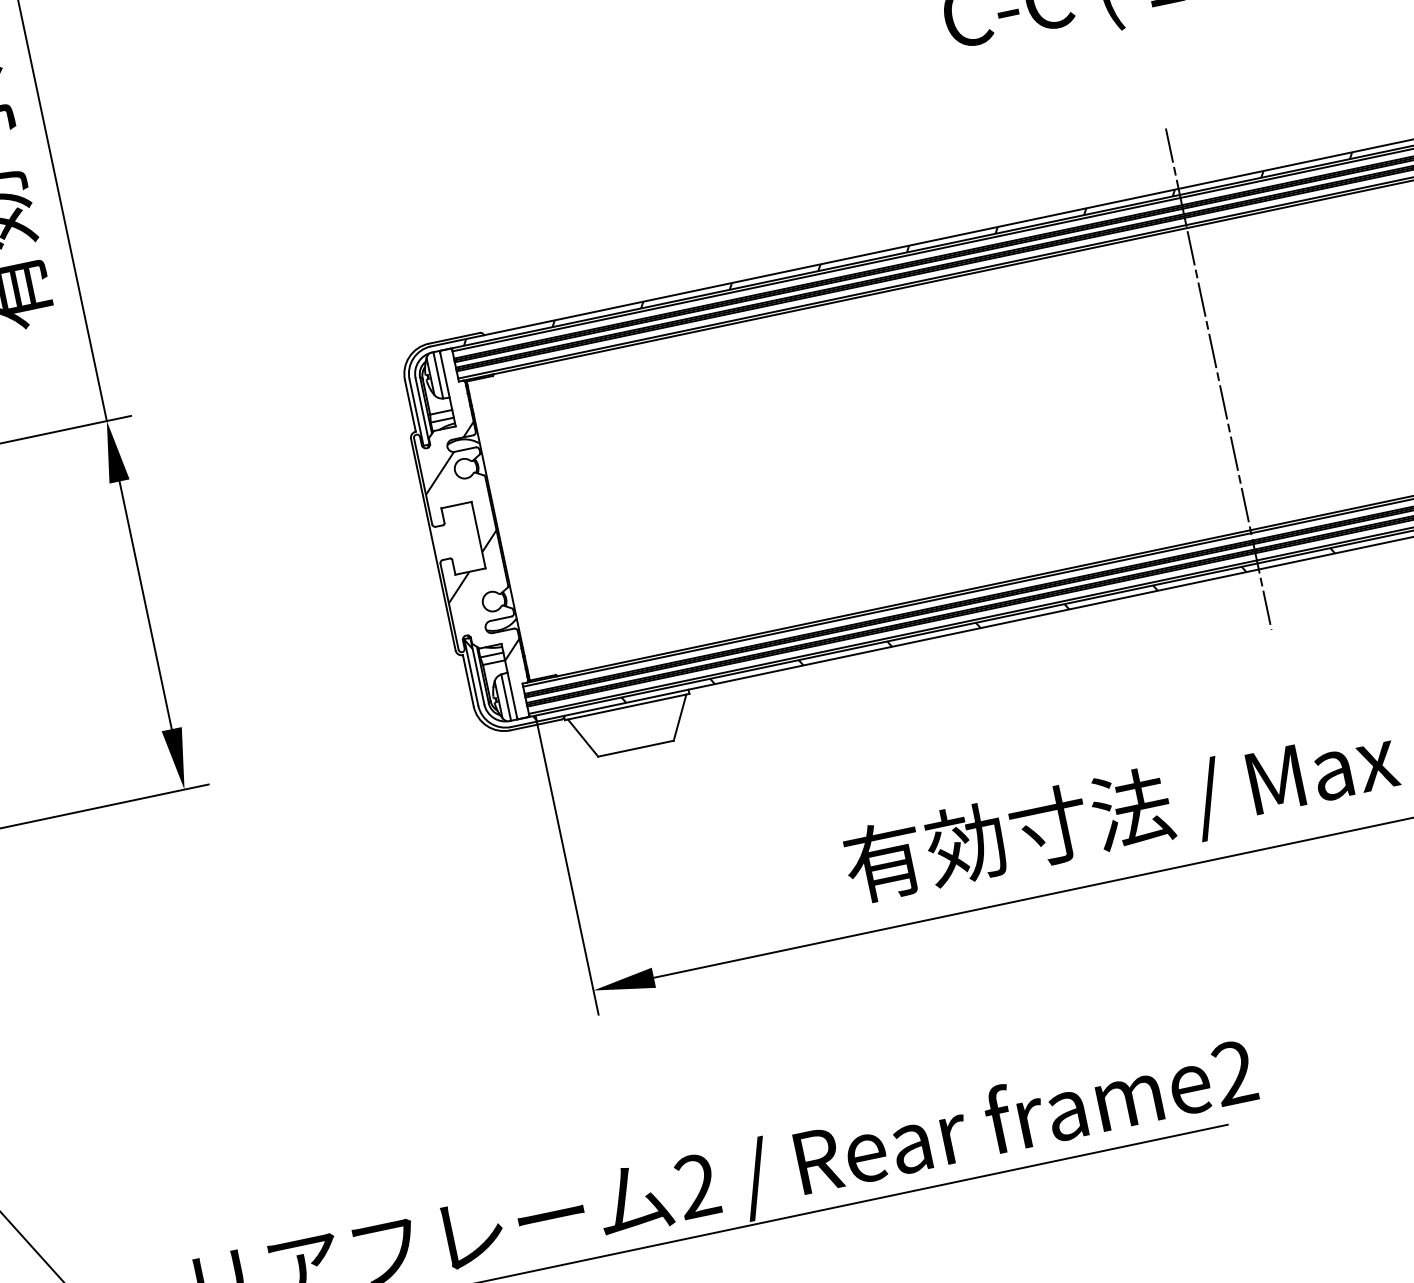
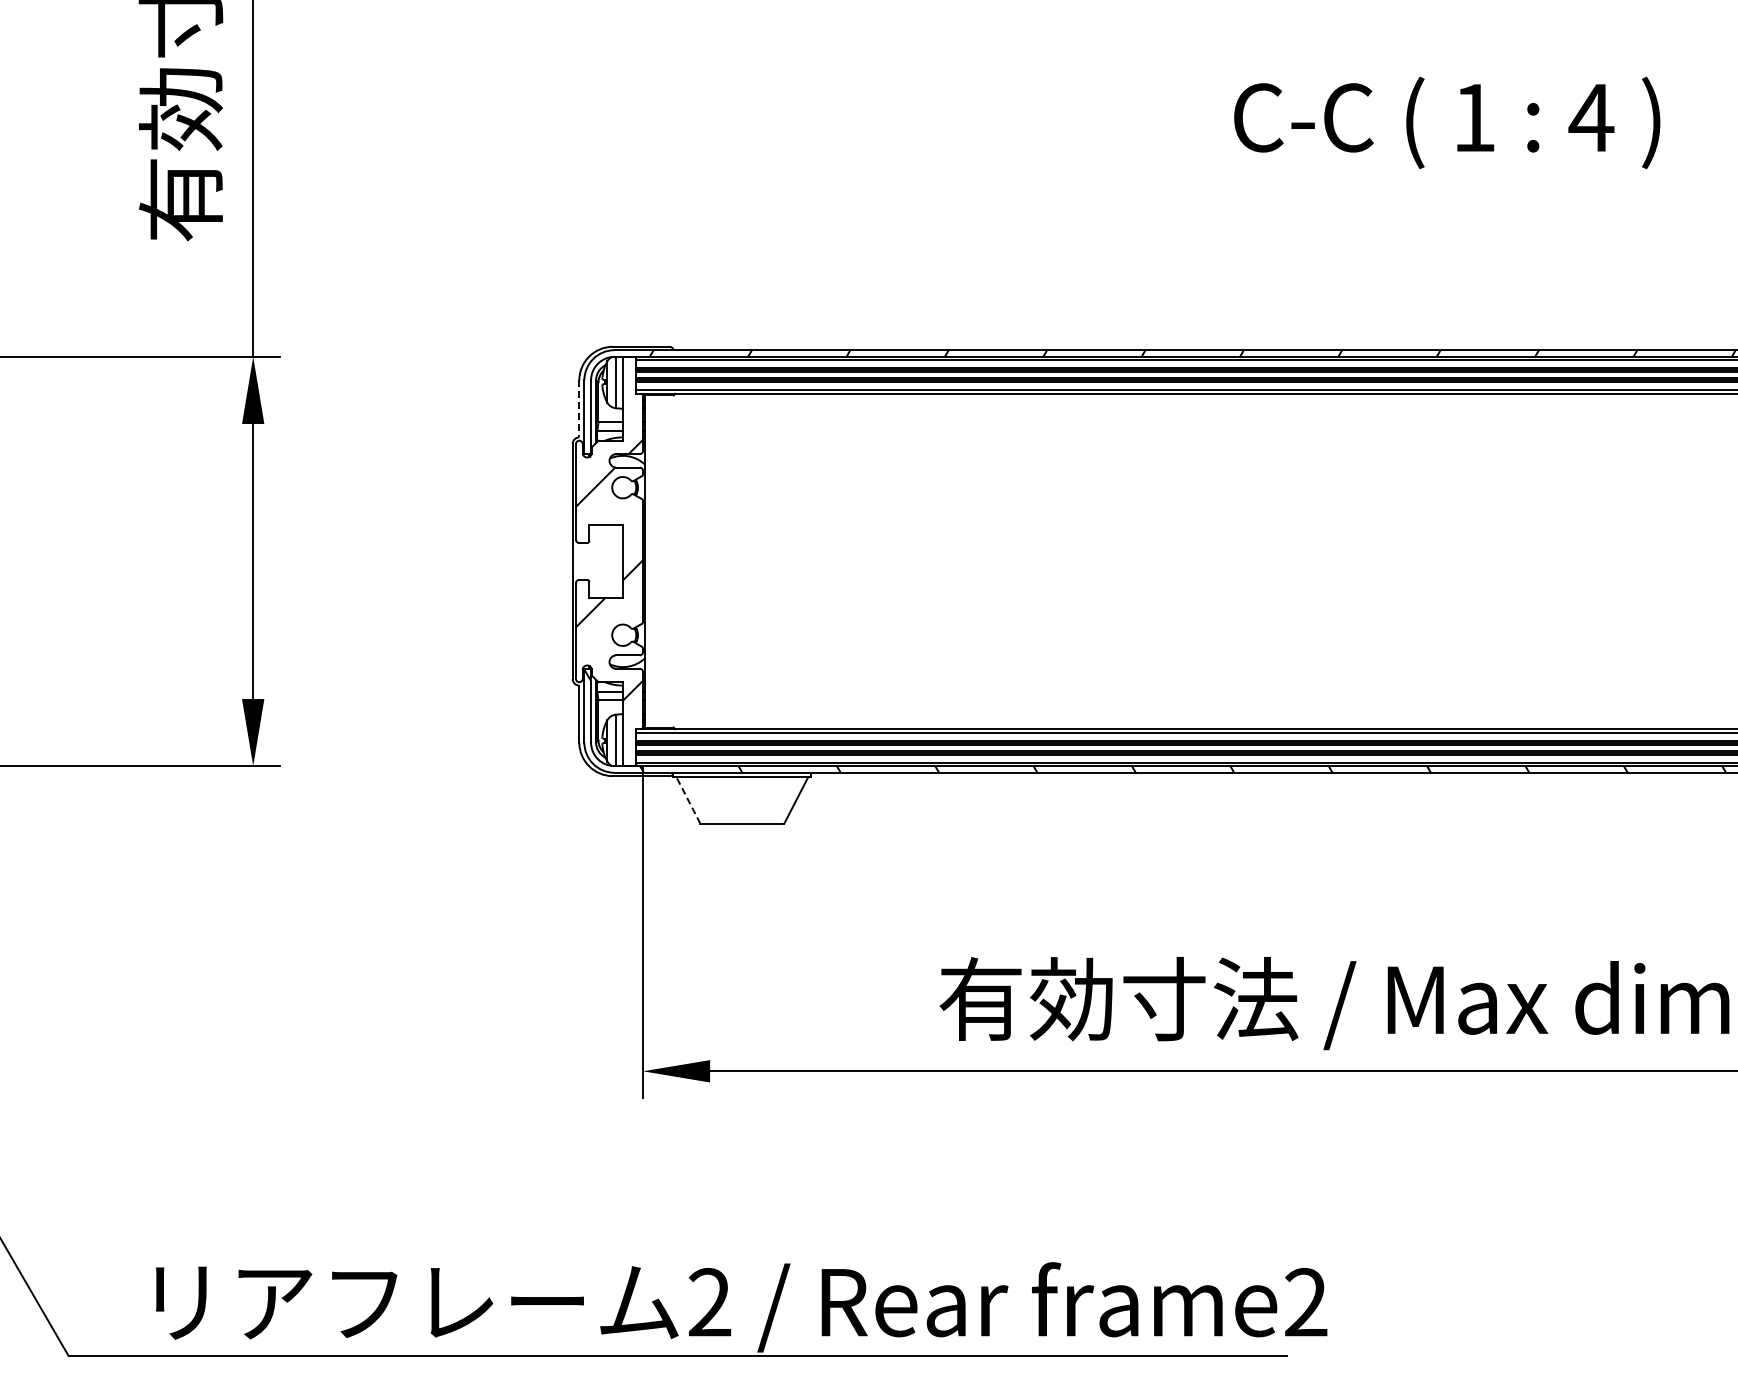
line: (1218, 379) -> (1444, 561), removed
line: (410, 405) -> (579, 408), solid -> dashed
line: (583, 737) -> (688, 800), solid -> dashed

